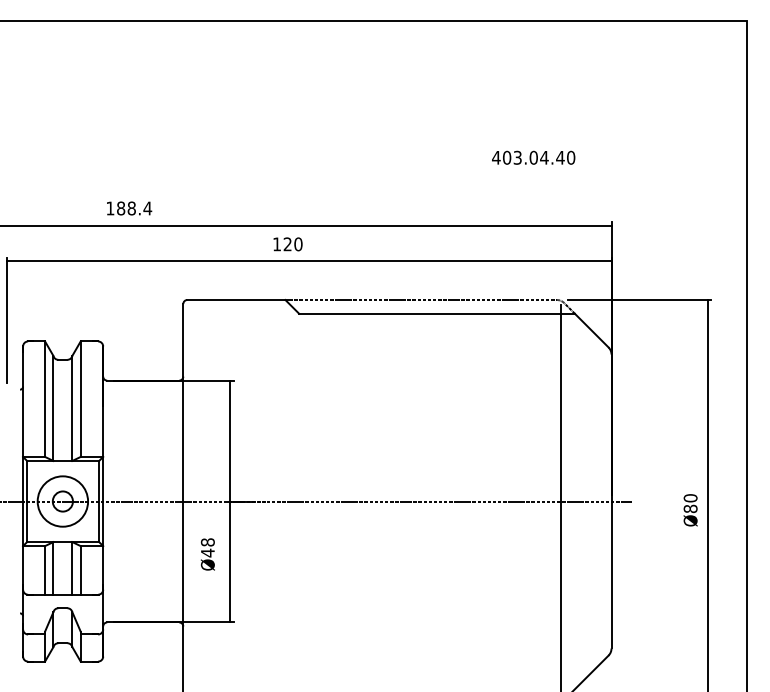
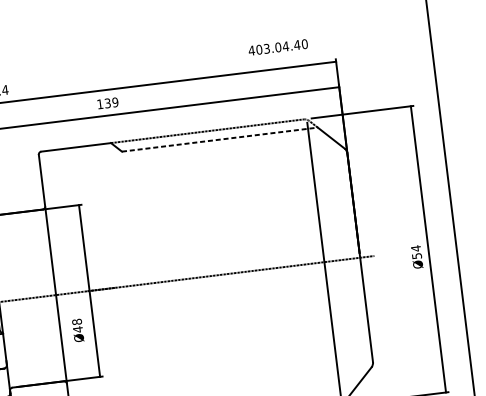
text: (533, 157) -> (278, 47), moved
text: (292, 244) -> (111, 103), 120 -> 139
line: (437, 313) -> (220, 139), solid -> dashed
text: (690, 503) -> (416, 252), Ø80 -> Ø54

